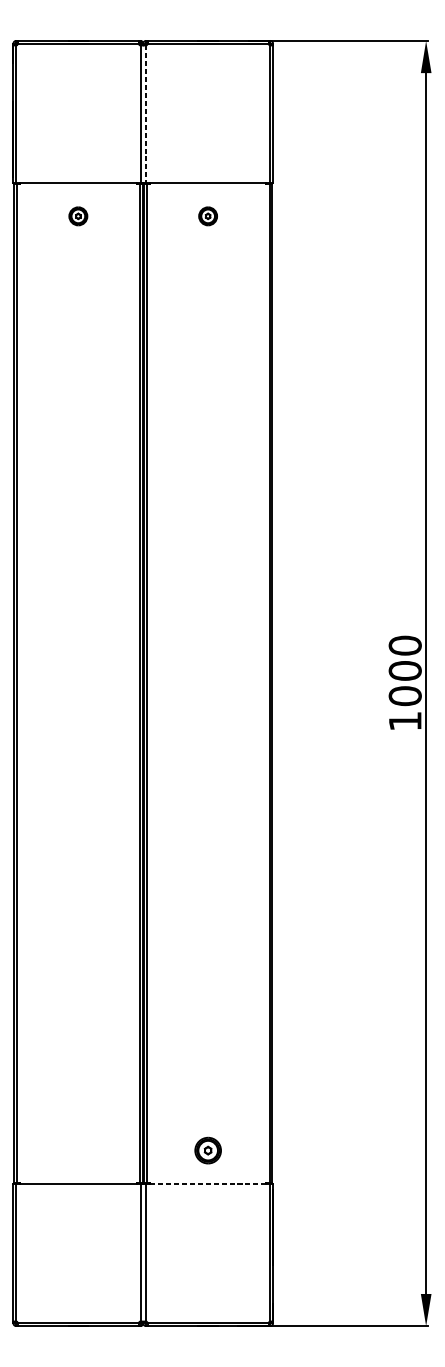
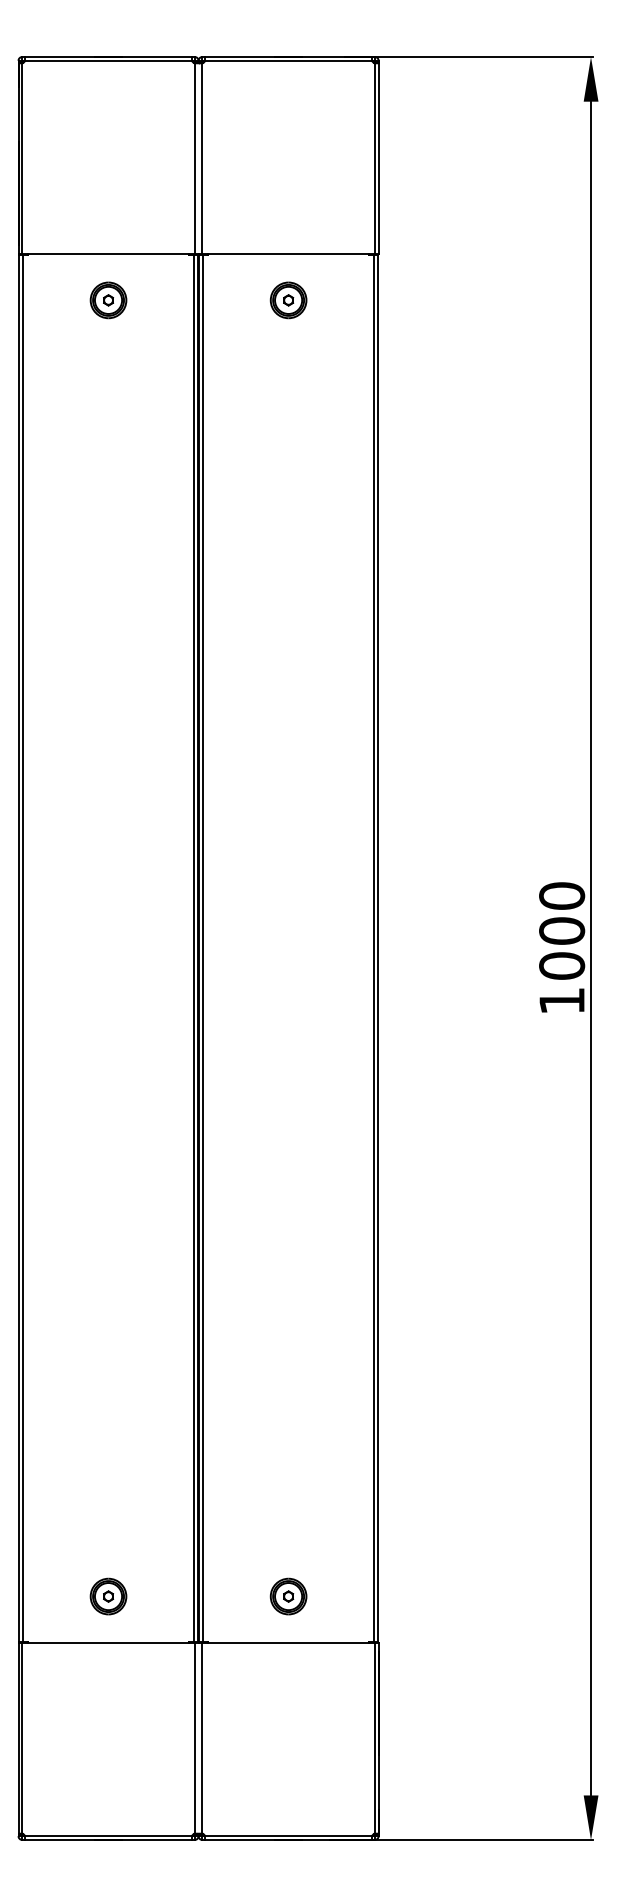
line: (146, 114) -> (202, 159), dashed -> solid
part: (78, 216) -> (108, 300), size x1.43
part: (208, 216) -> (288, 300), size x1.43
part: (78, 1150) -> (108, 1596), added
line: (208, 1184) -> (288, 1643), dashed -> solid

